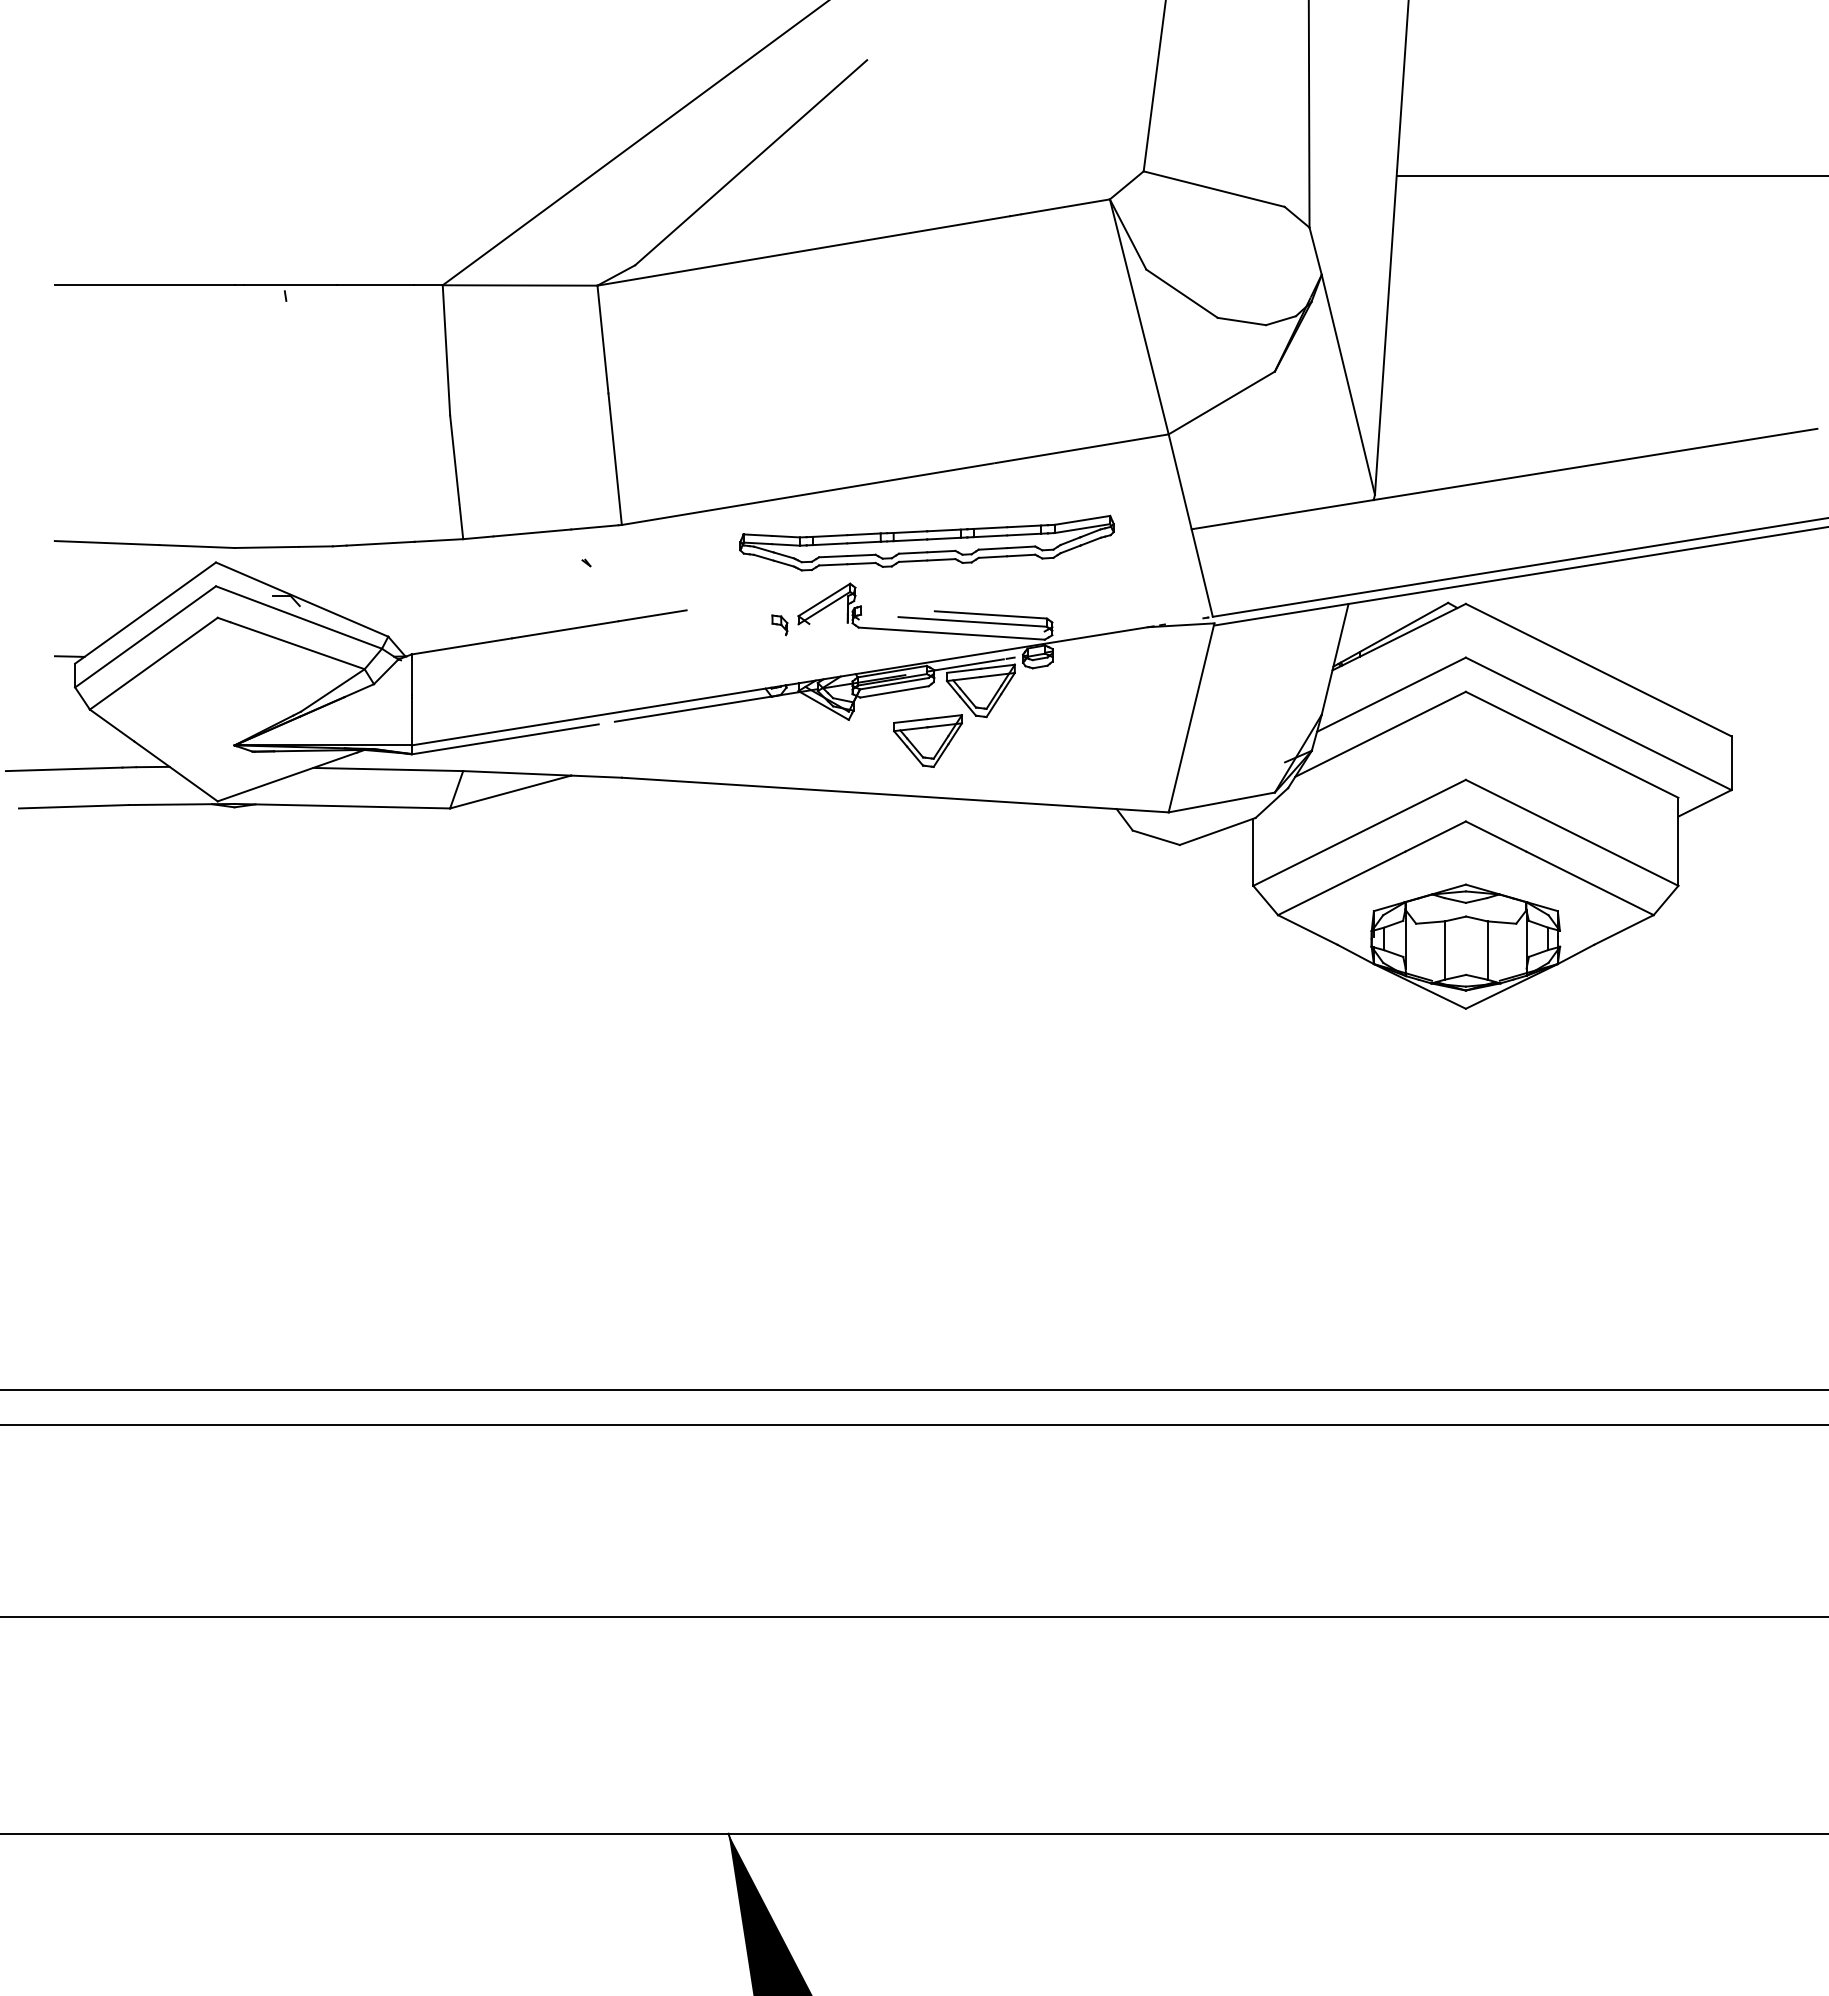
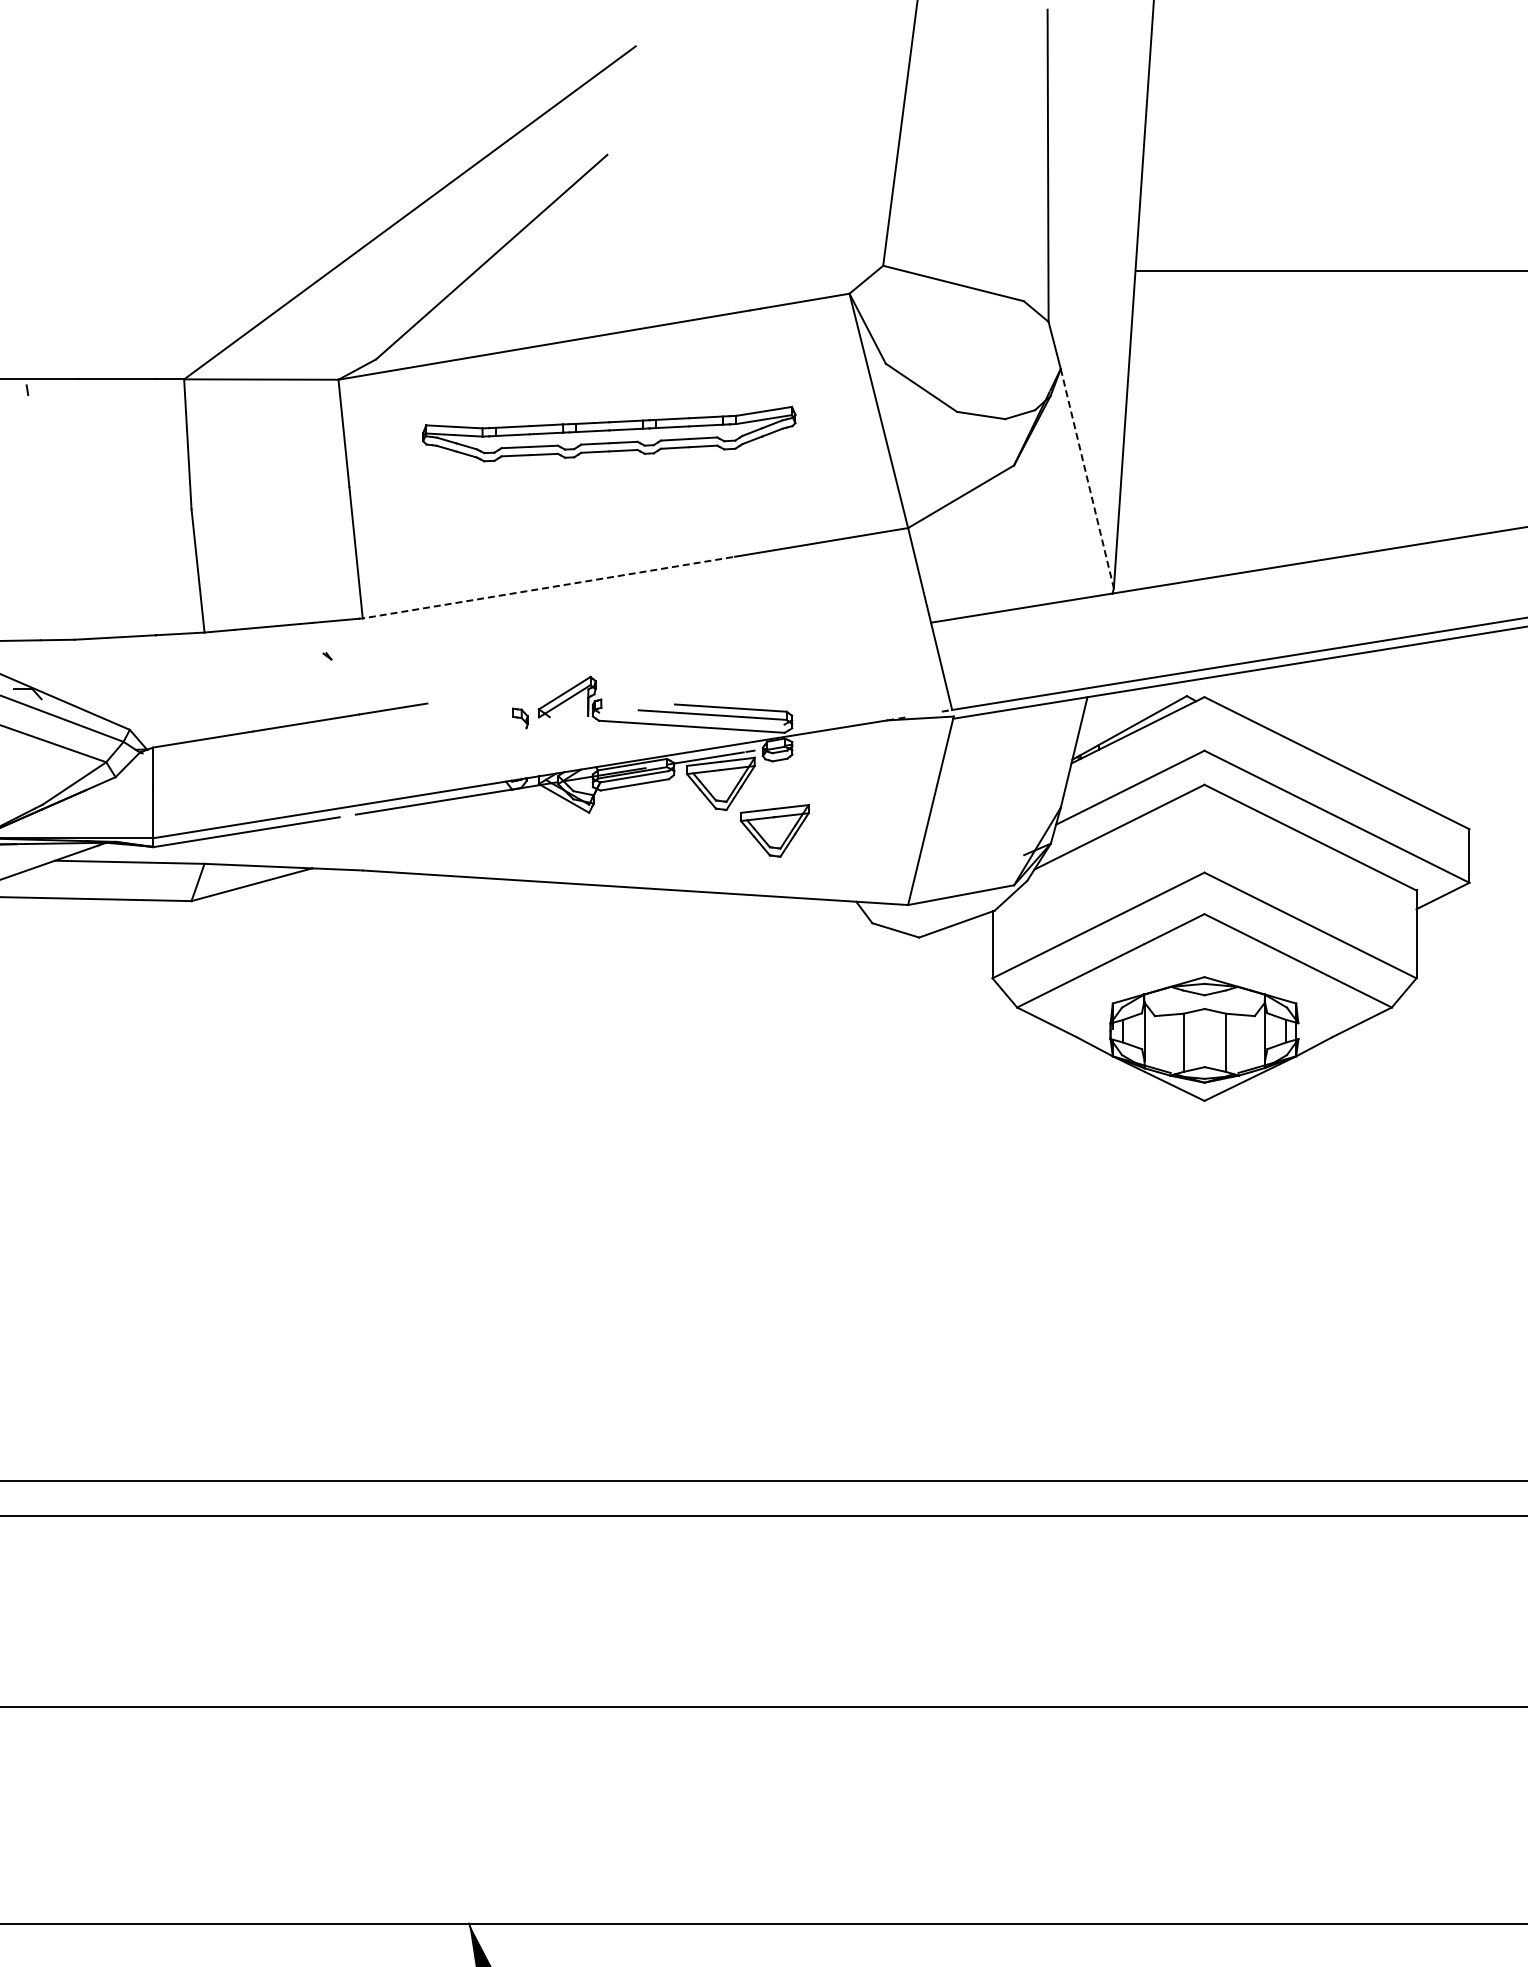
line: (1348, 385) -> (1087, 479), solid -> dashed
line: (806, 494) -> (546, 588), solid -> dashed
part: (926, 542) -> (608, 433), moved
part: (927, 740) -> (774, 830), moved

